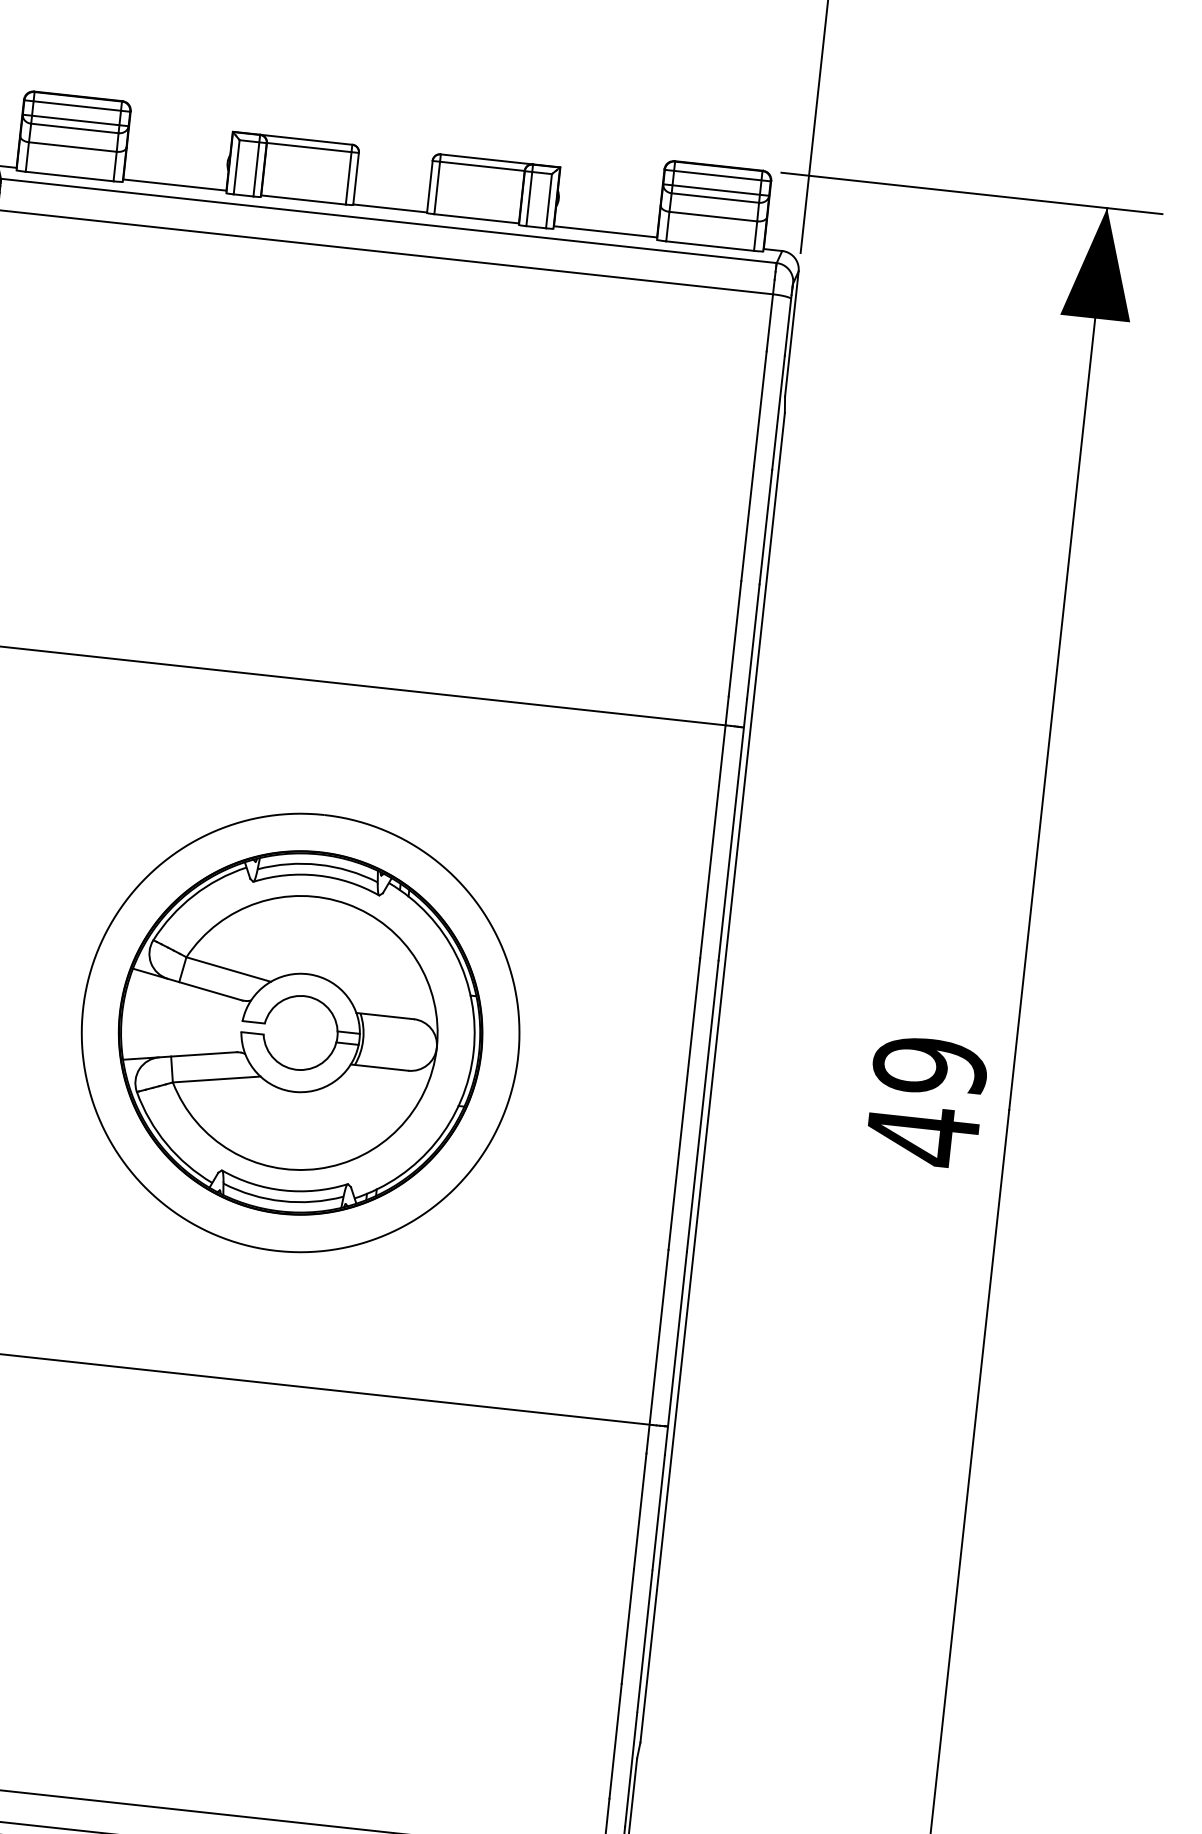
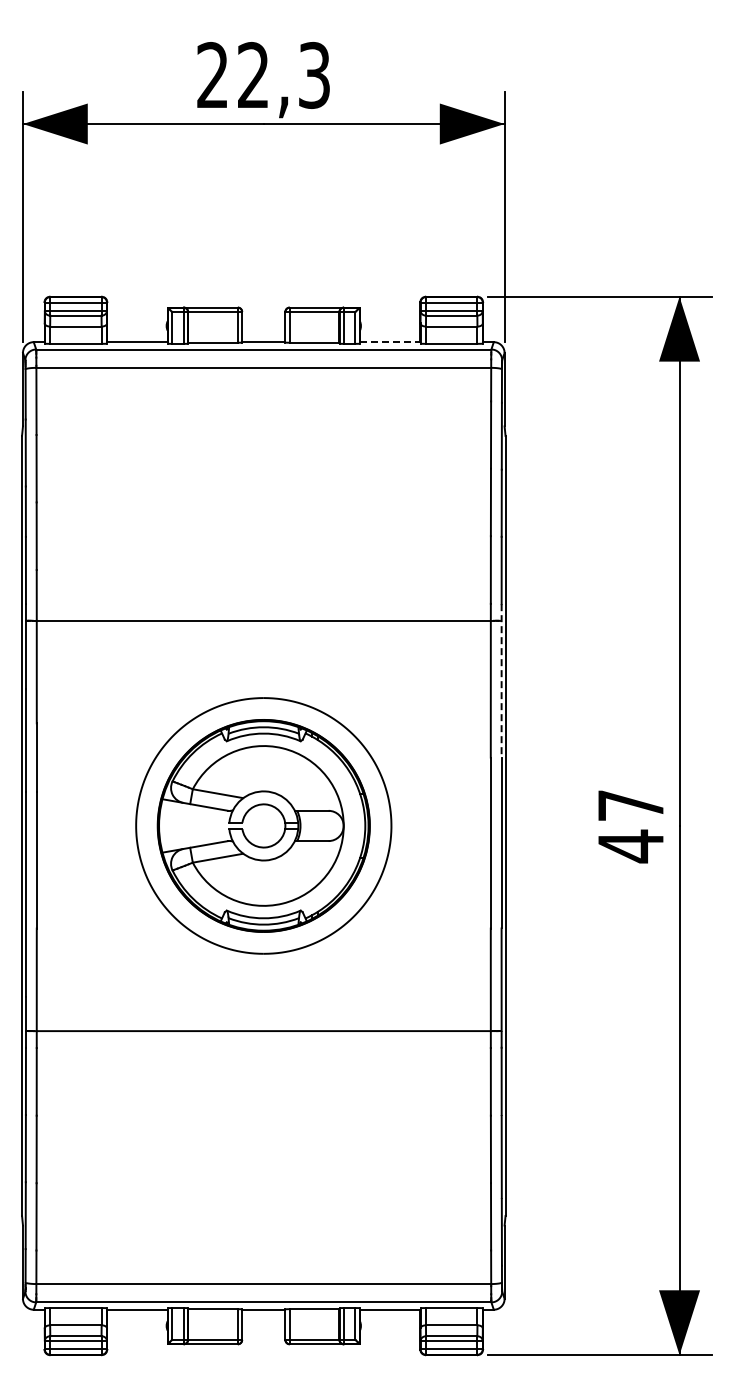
line: (606, 232) -> (390, 342), solid -> dashed
line: (732, 829) -> (501, 680), solid -> dashed
text: (929, 1066) -> (630, 805), 49 -> 47

